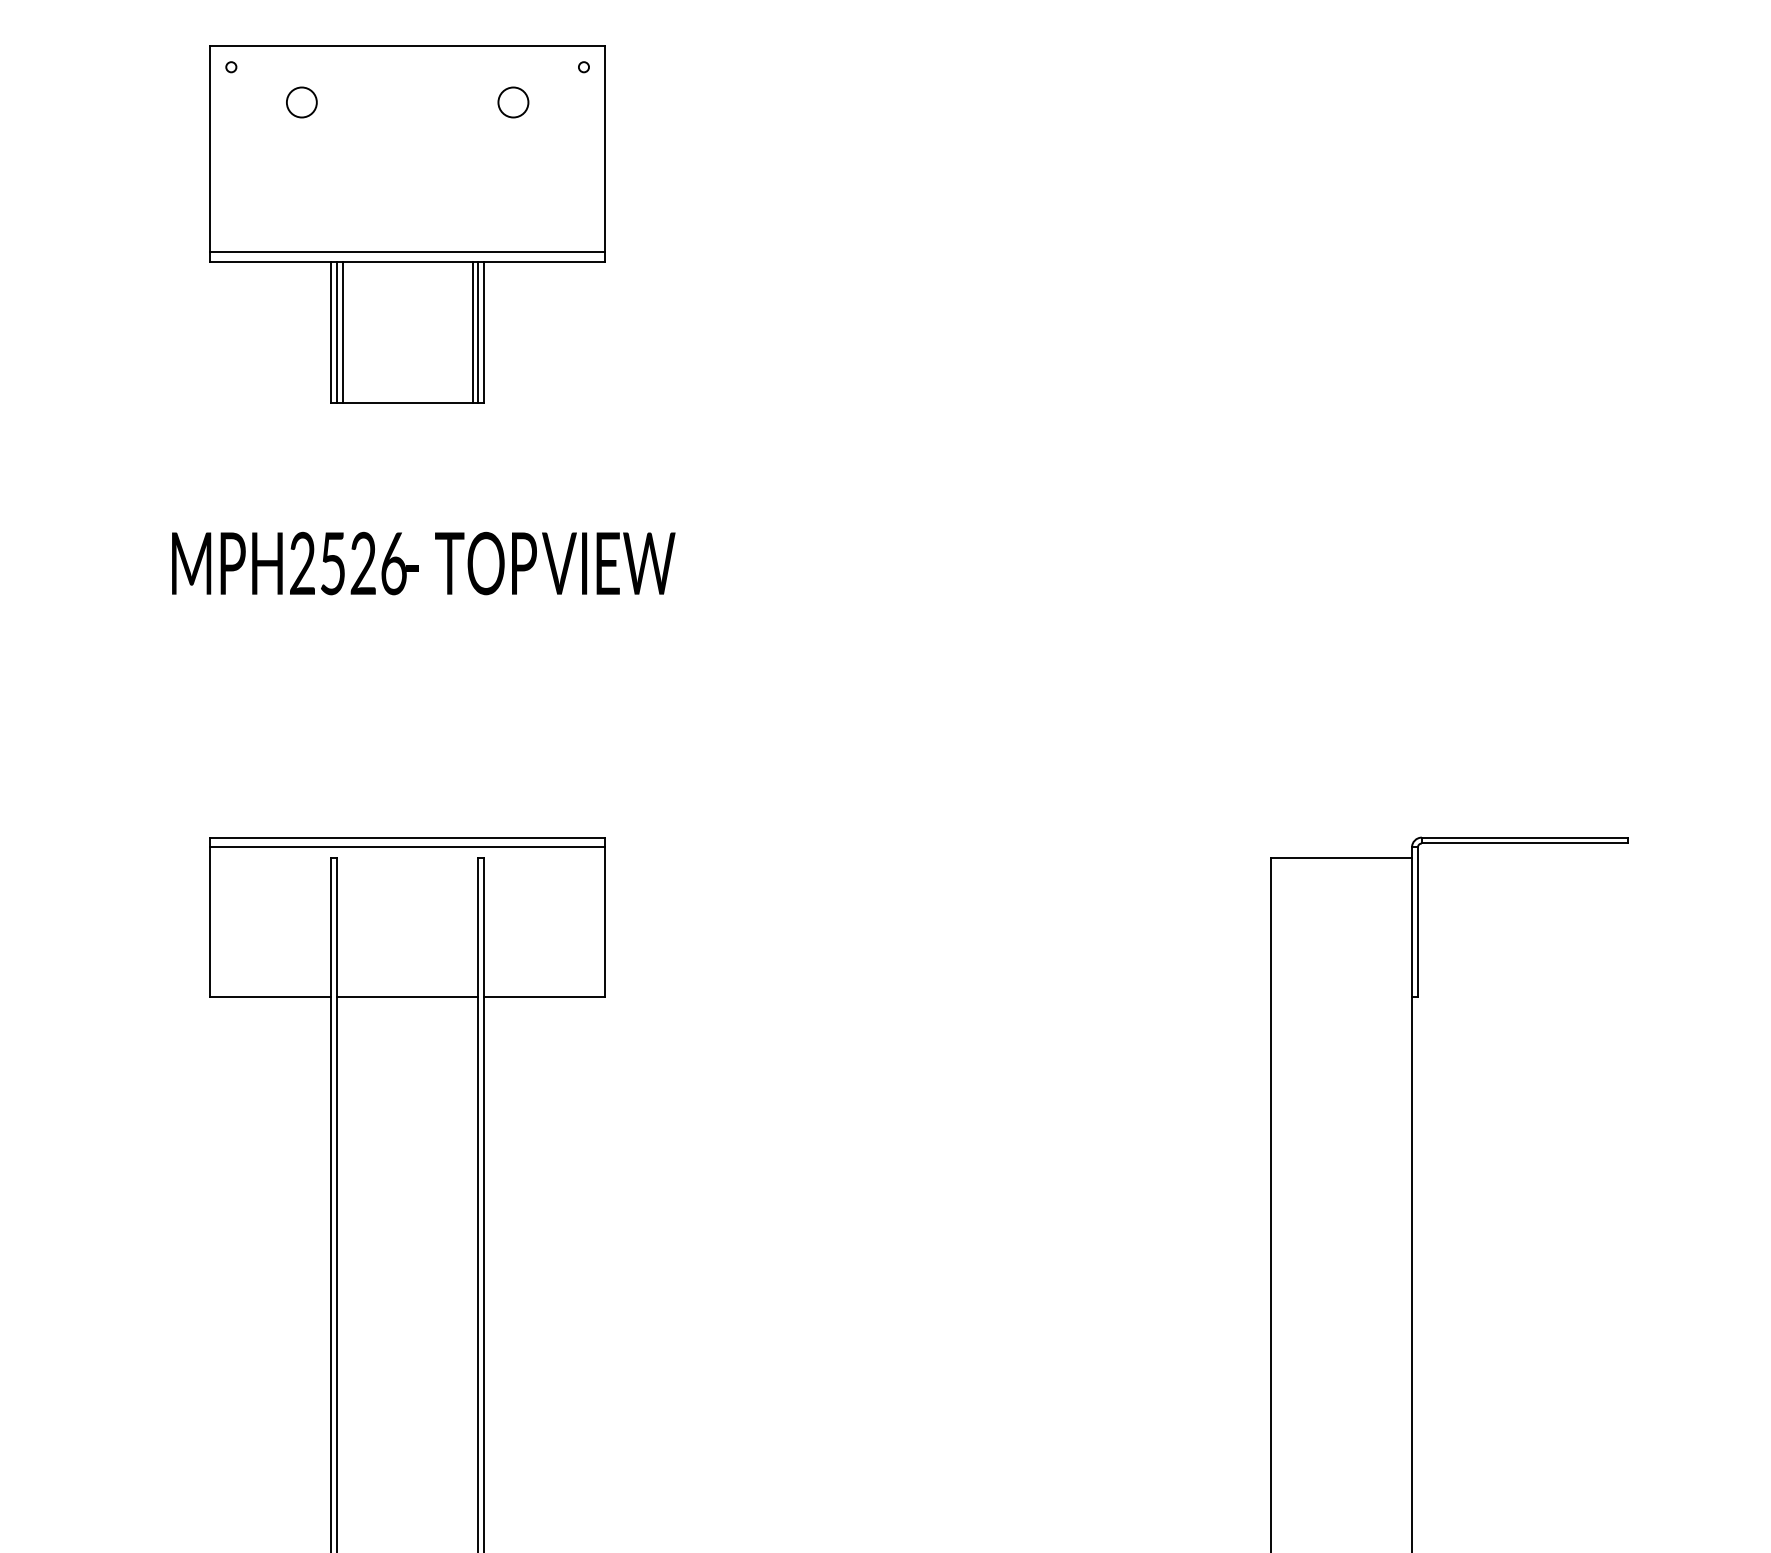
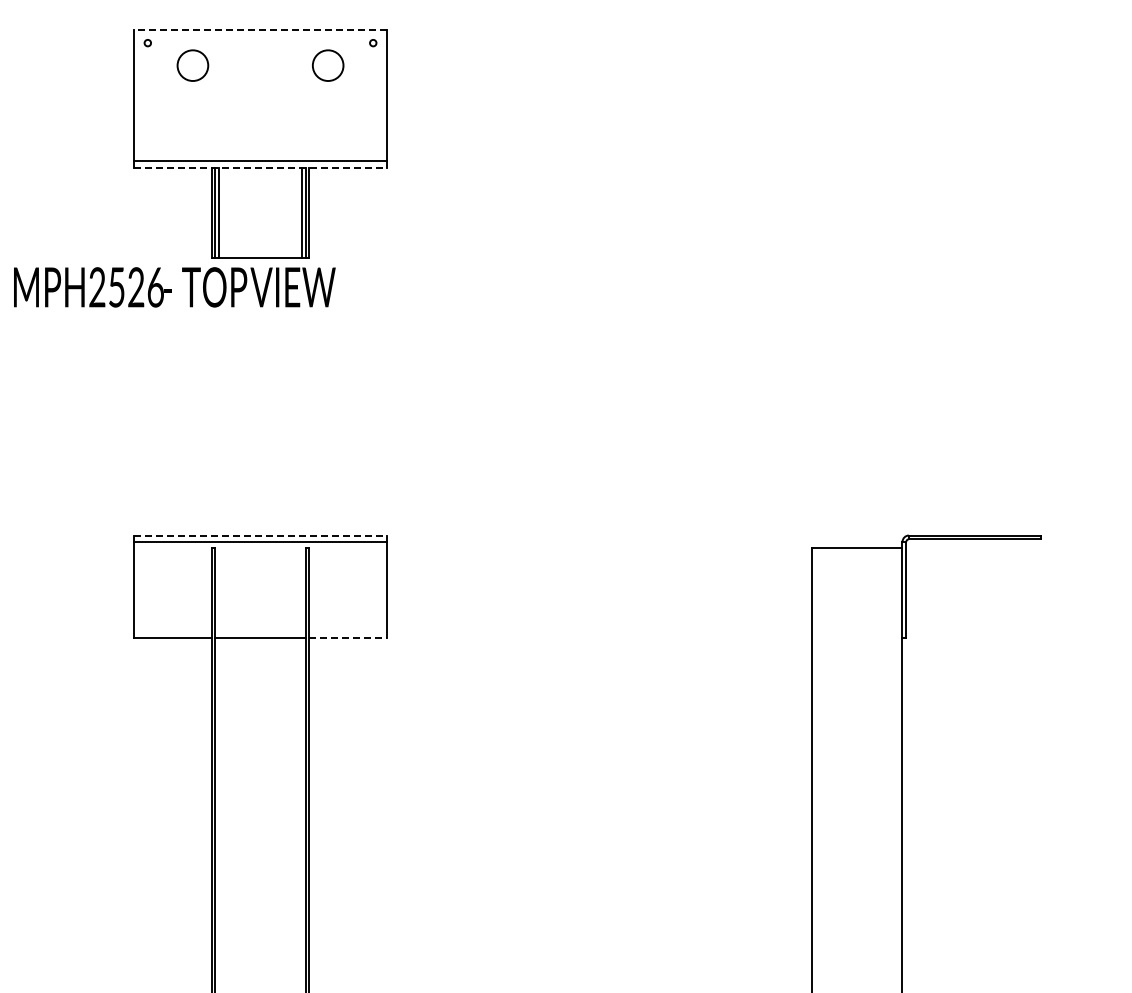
line: (407, 45) -> (260, 29), solid -> dashed
circle: (301, 102) -> (192, 65), size x1.6
circle: (512, 102) -> (327, 65), size x1.6
line: (409, 261) -> (261, 167), solid -> dashed
text: (423, 563) -> (174, 287), moved
line: (409, 837) -> (261, 535), solid -> dashed
line: (545, 997) -> (348, 637), solid -> dashed

